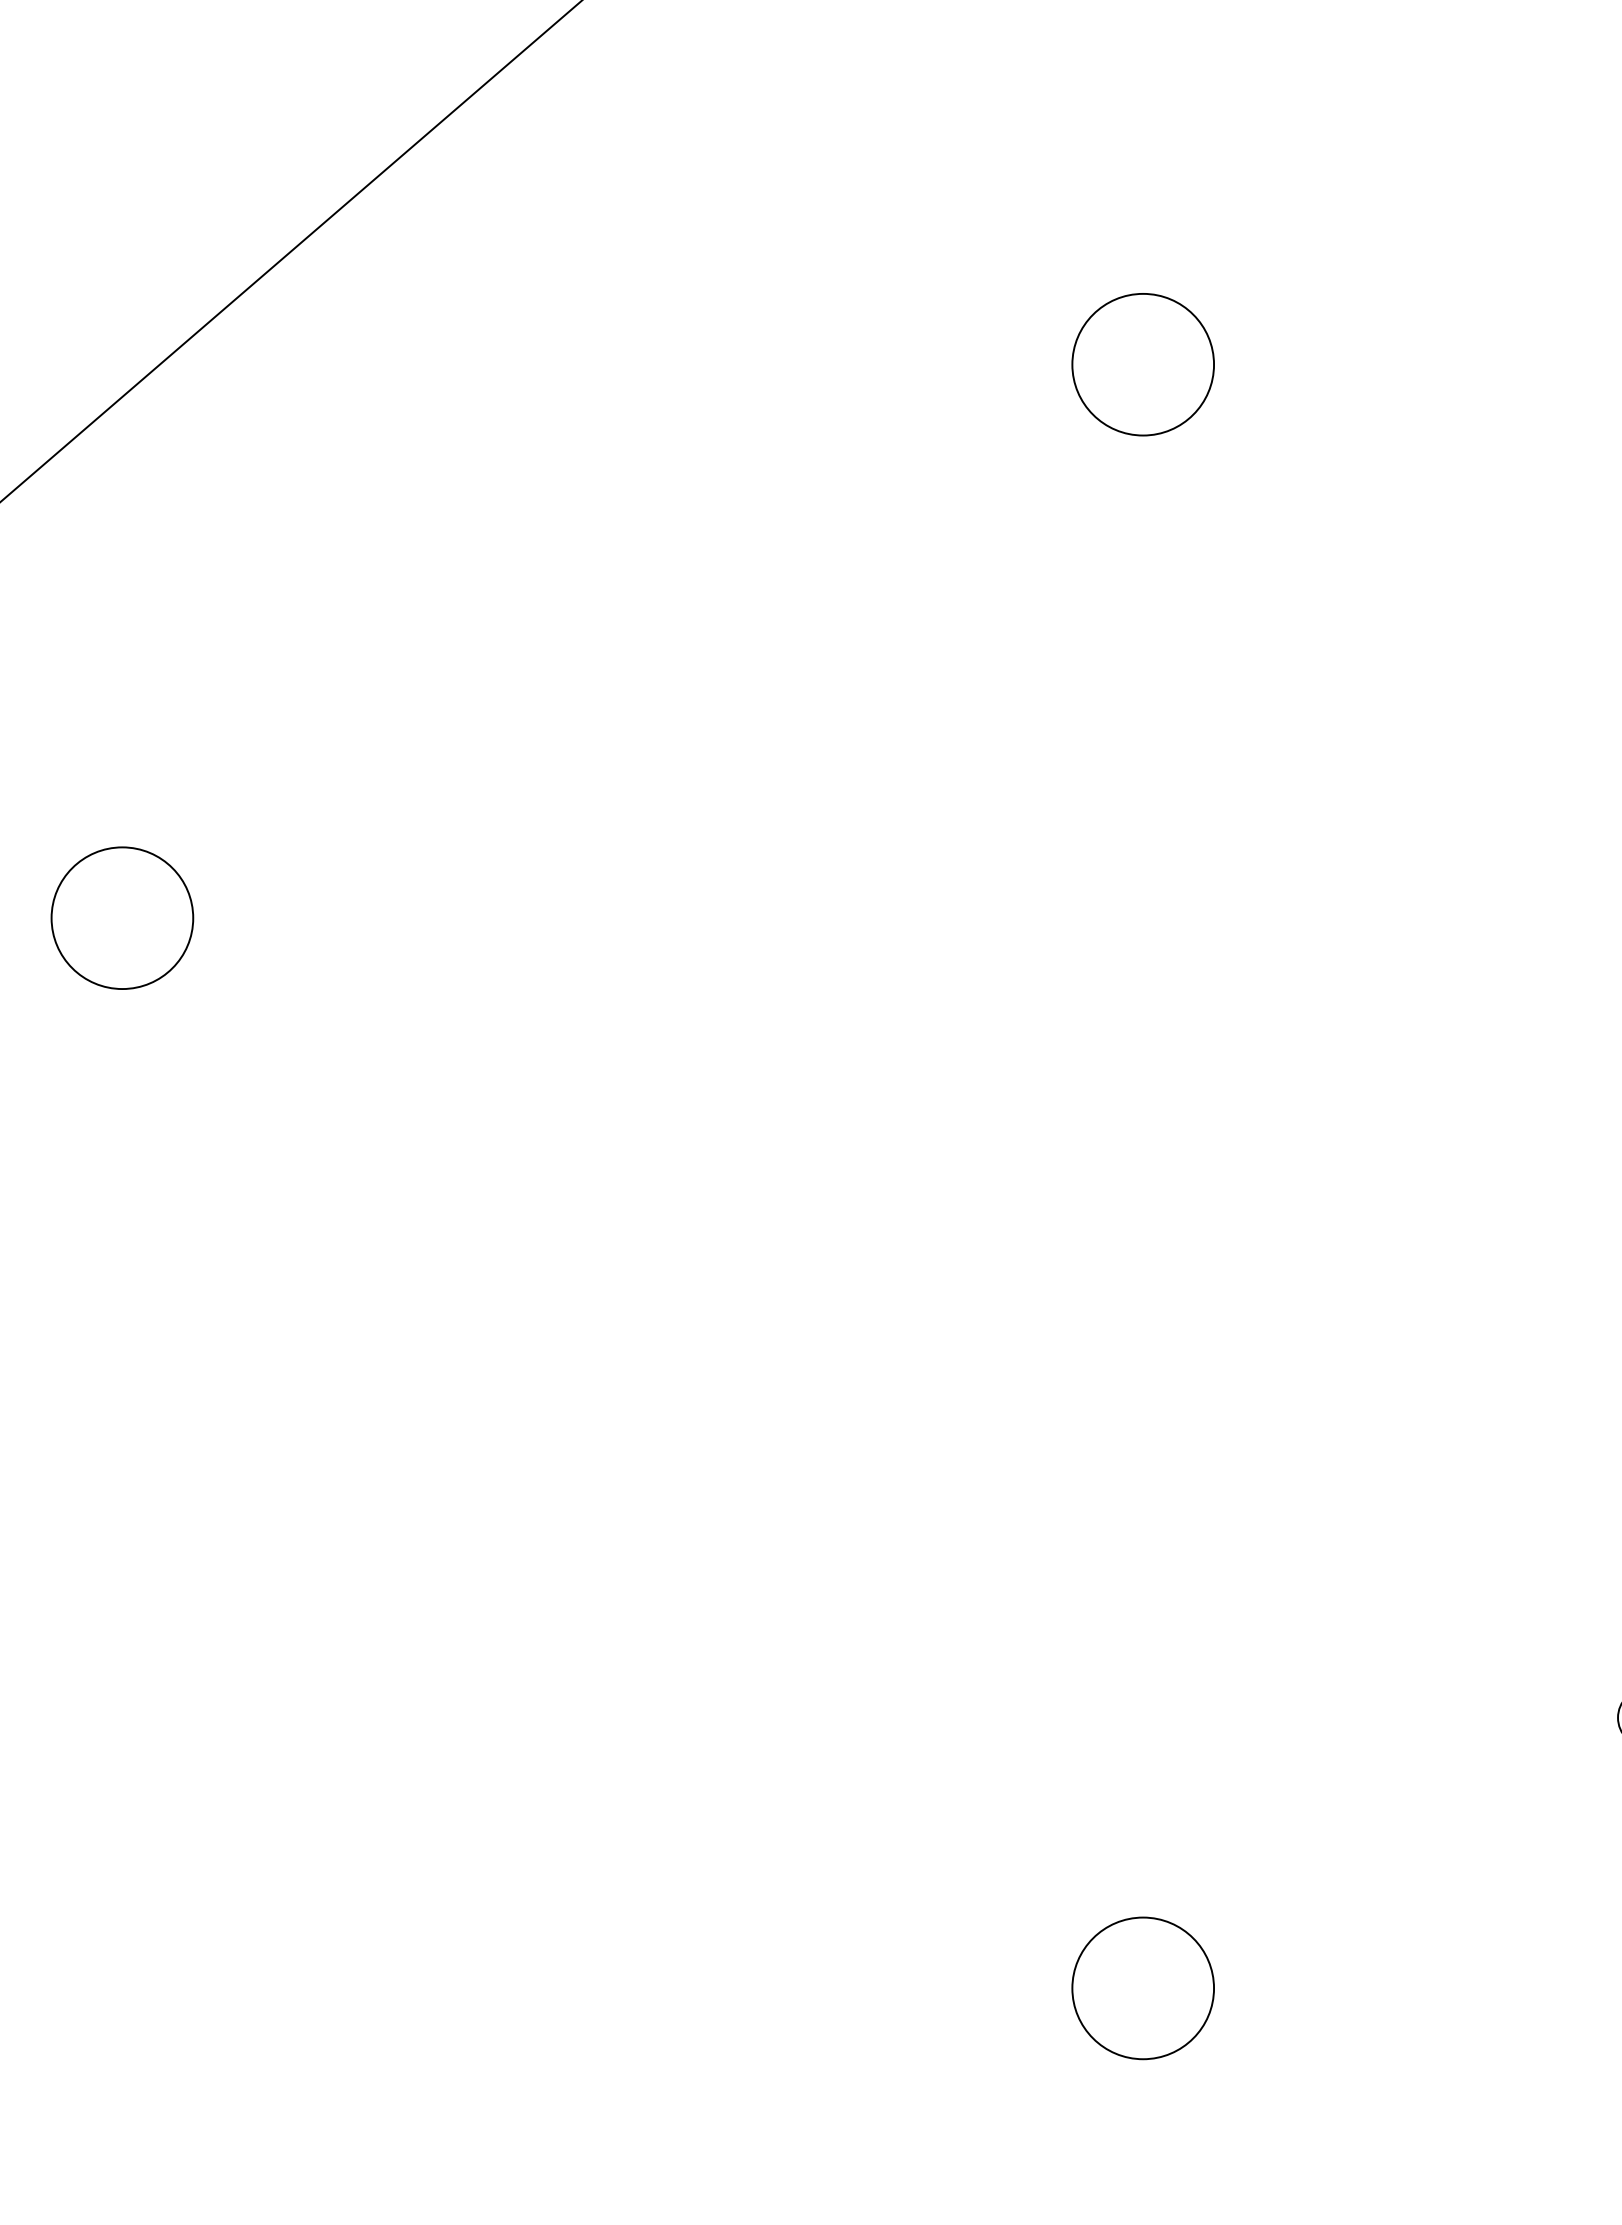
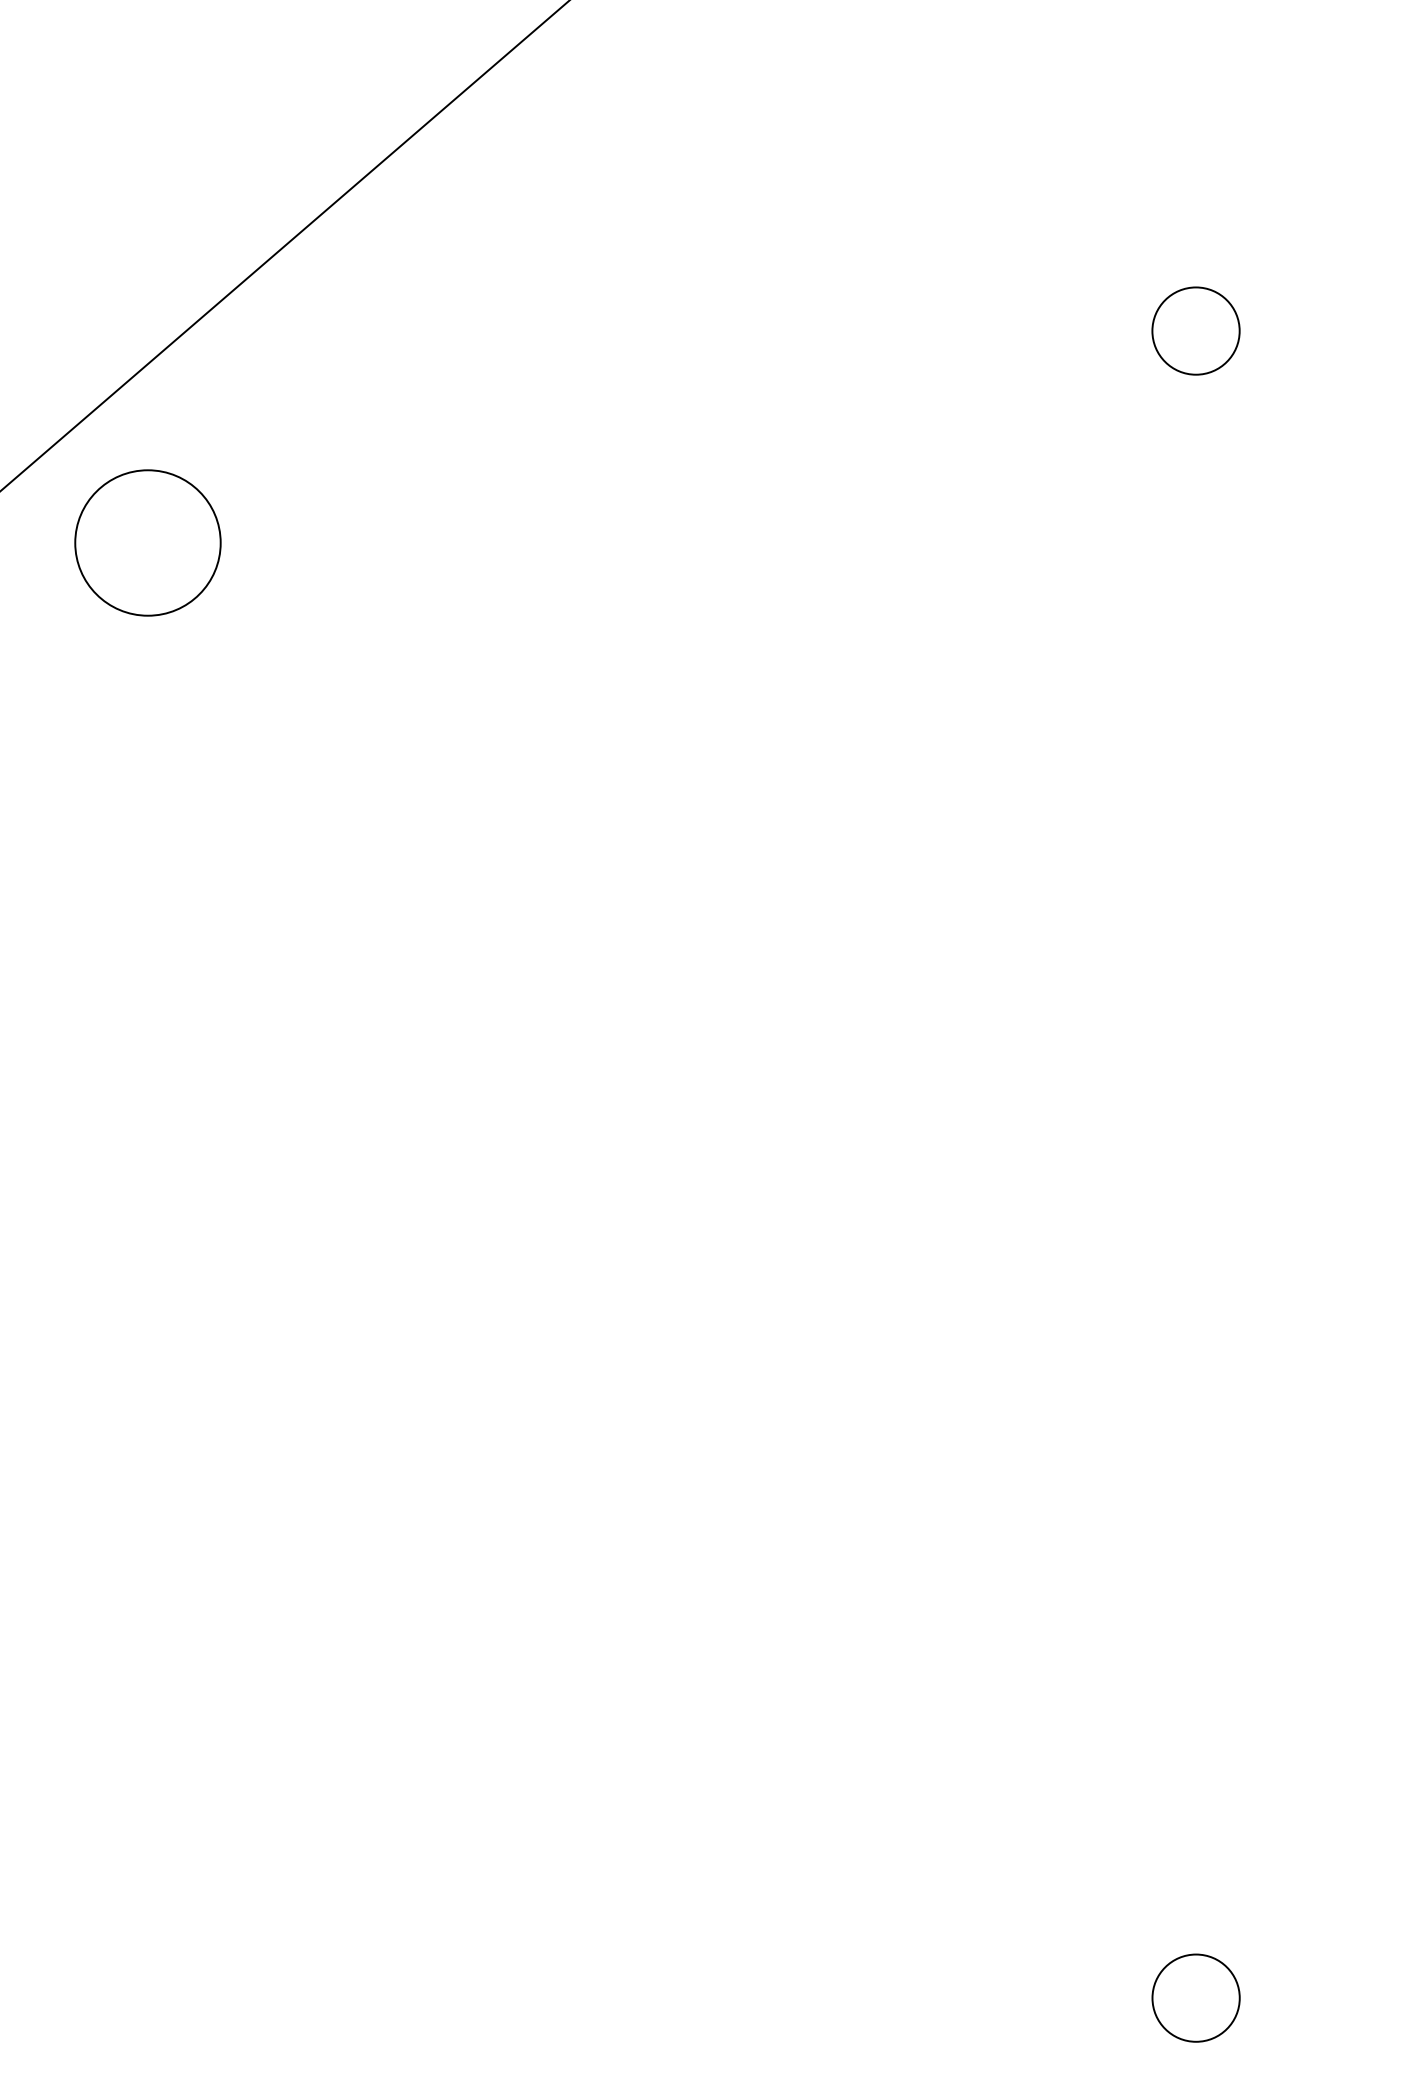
circle: (1142, 364) -> (1195, 330), size x0.6
circle: (122, 917) -> (148, 542), moved
circle: (1143, 1988) -> (1196, 1998), size x0.6

